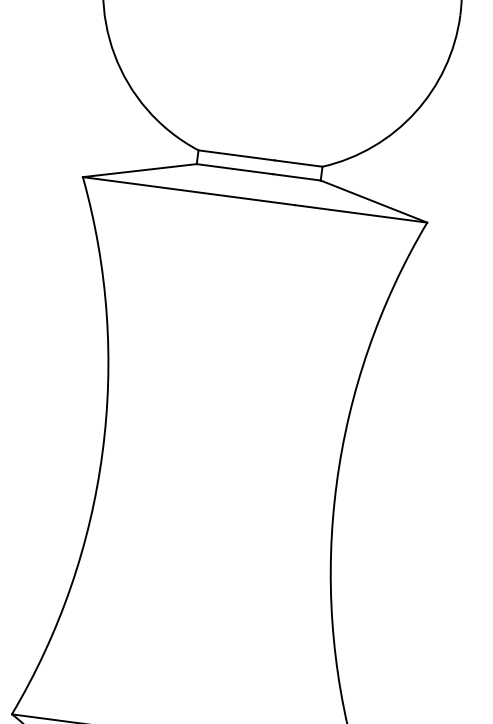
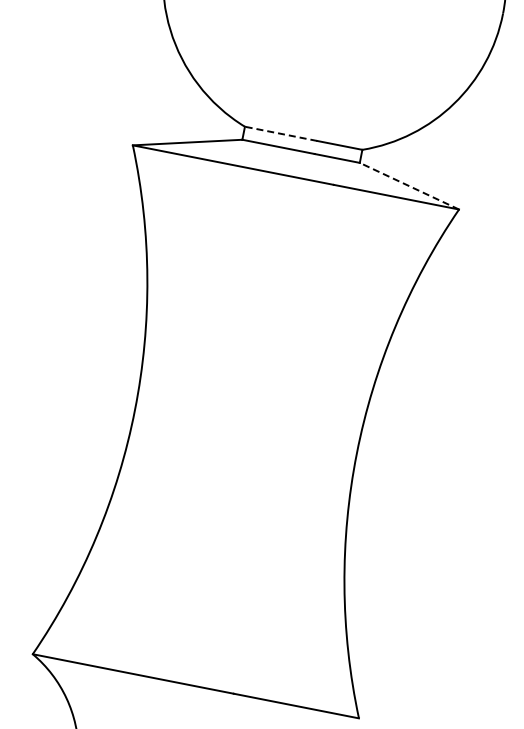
line: (237, 155) -> (281, 133), solid -> dashed
line: (374, 201) -> (409, 186), solid -> dashed

